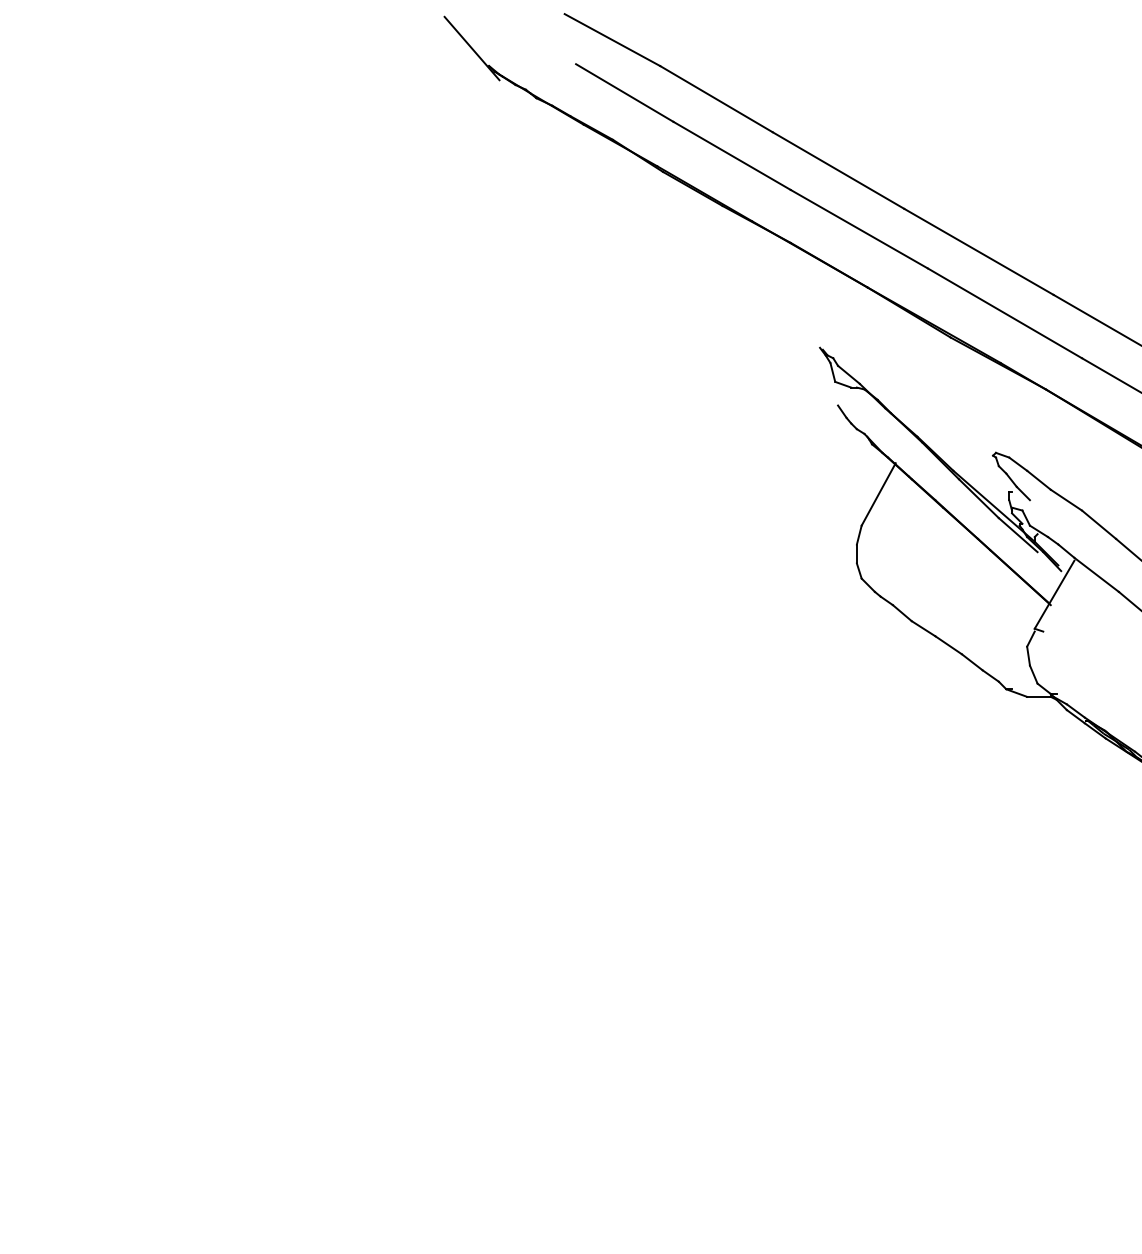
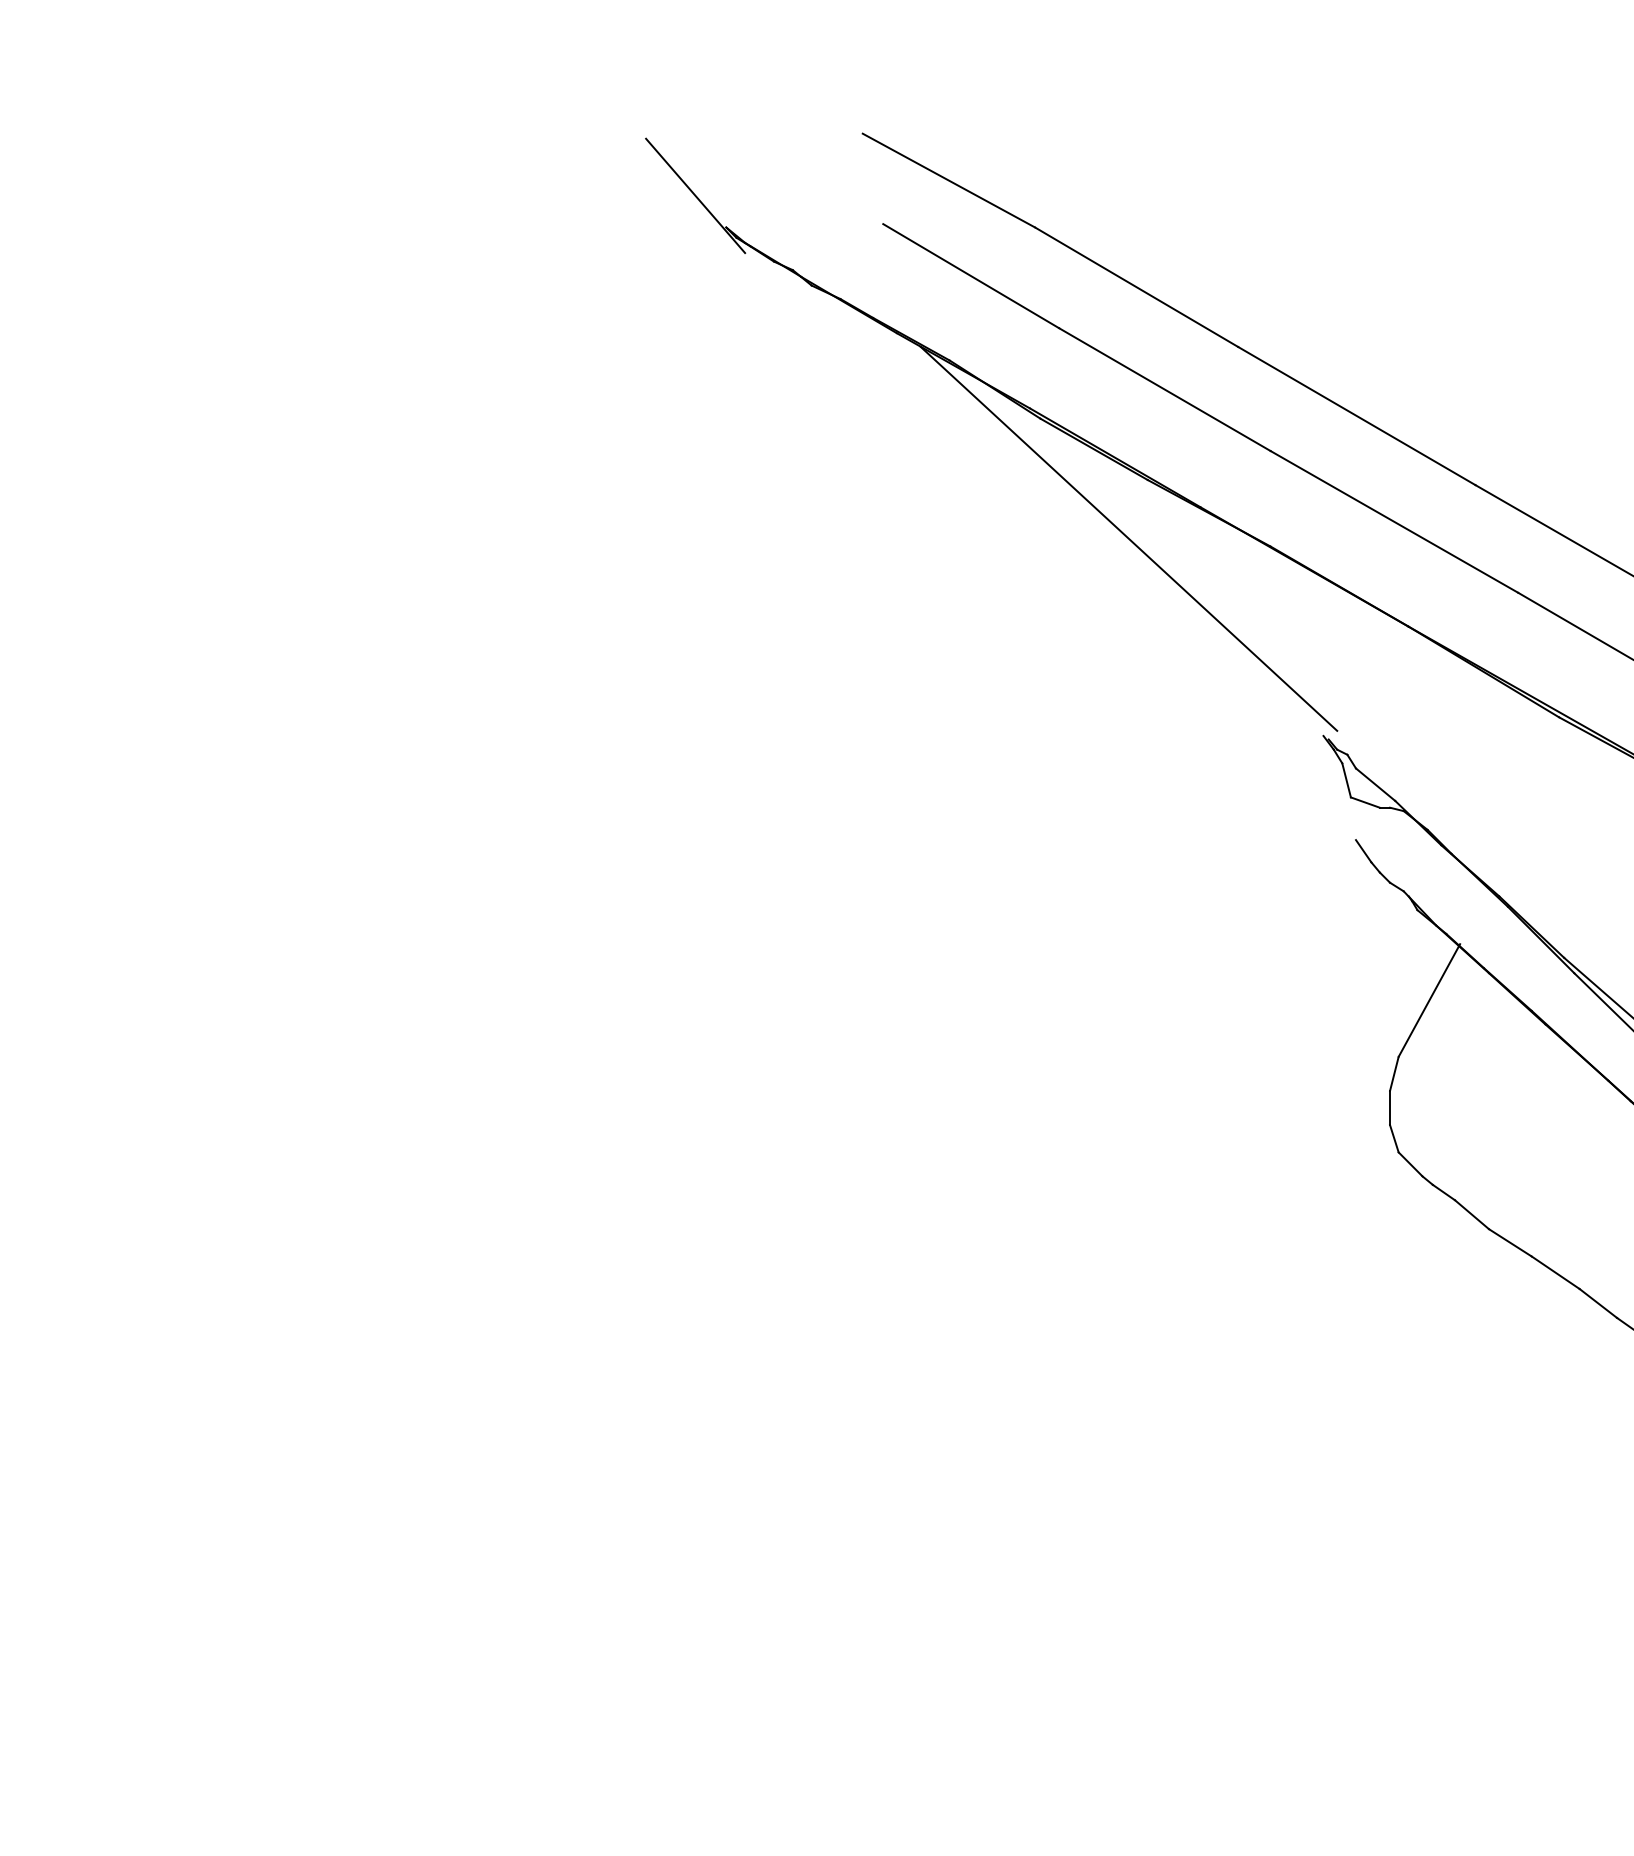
line: (711, 238) -> (1127, 538), added

